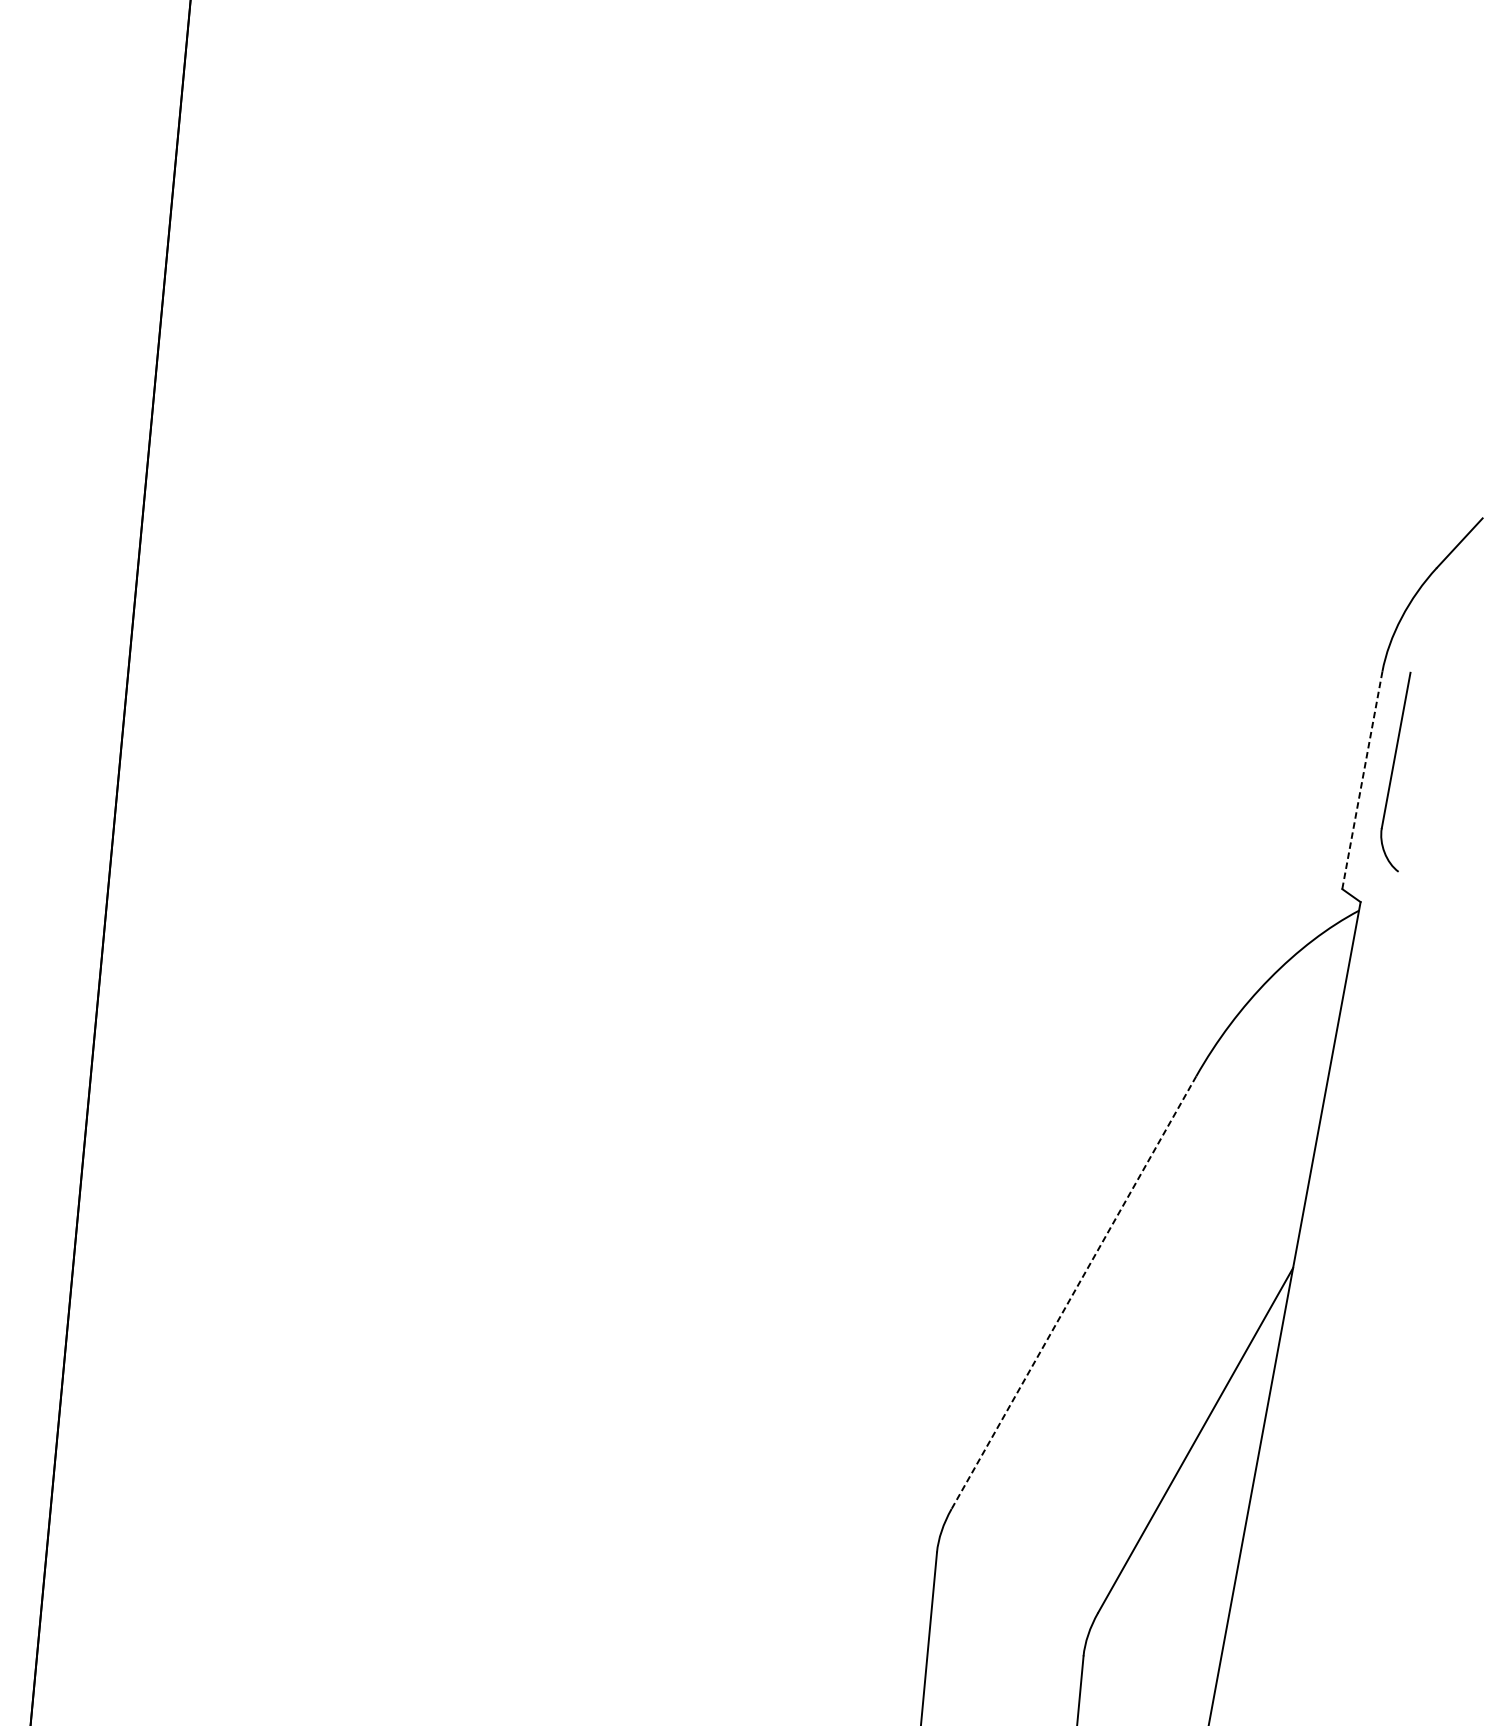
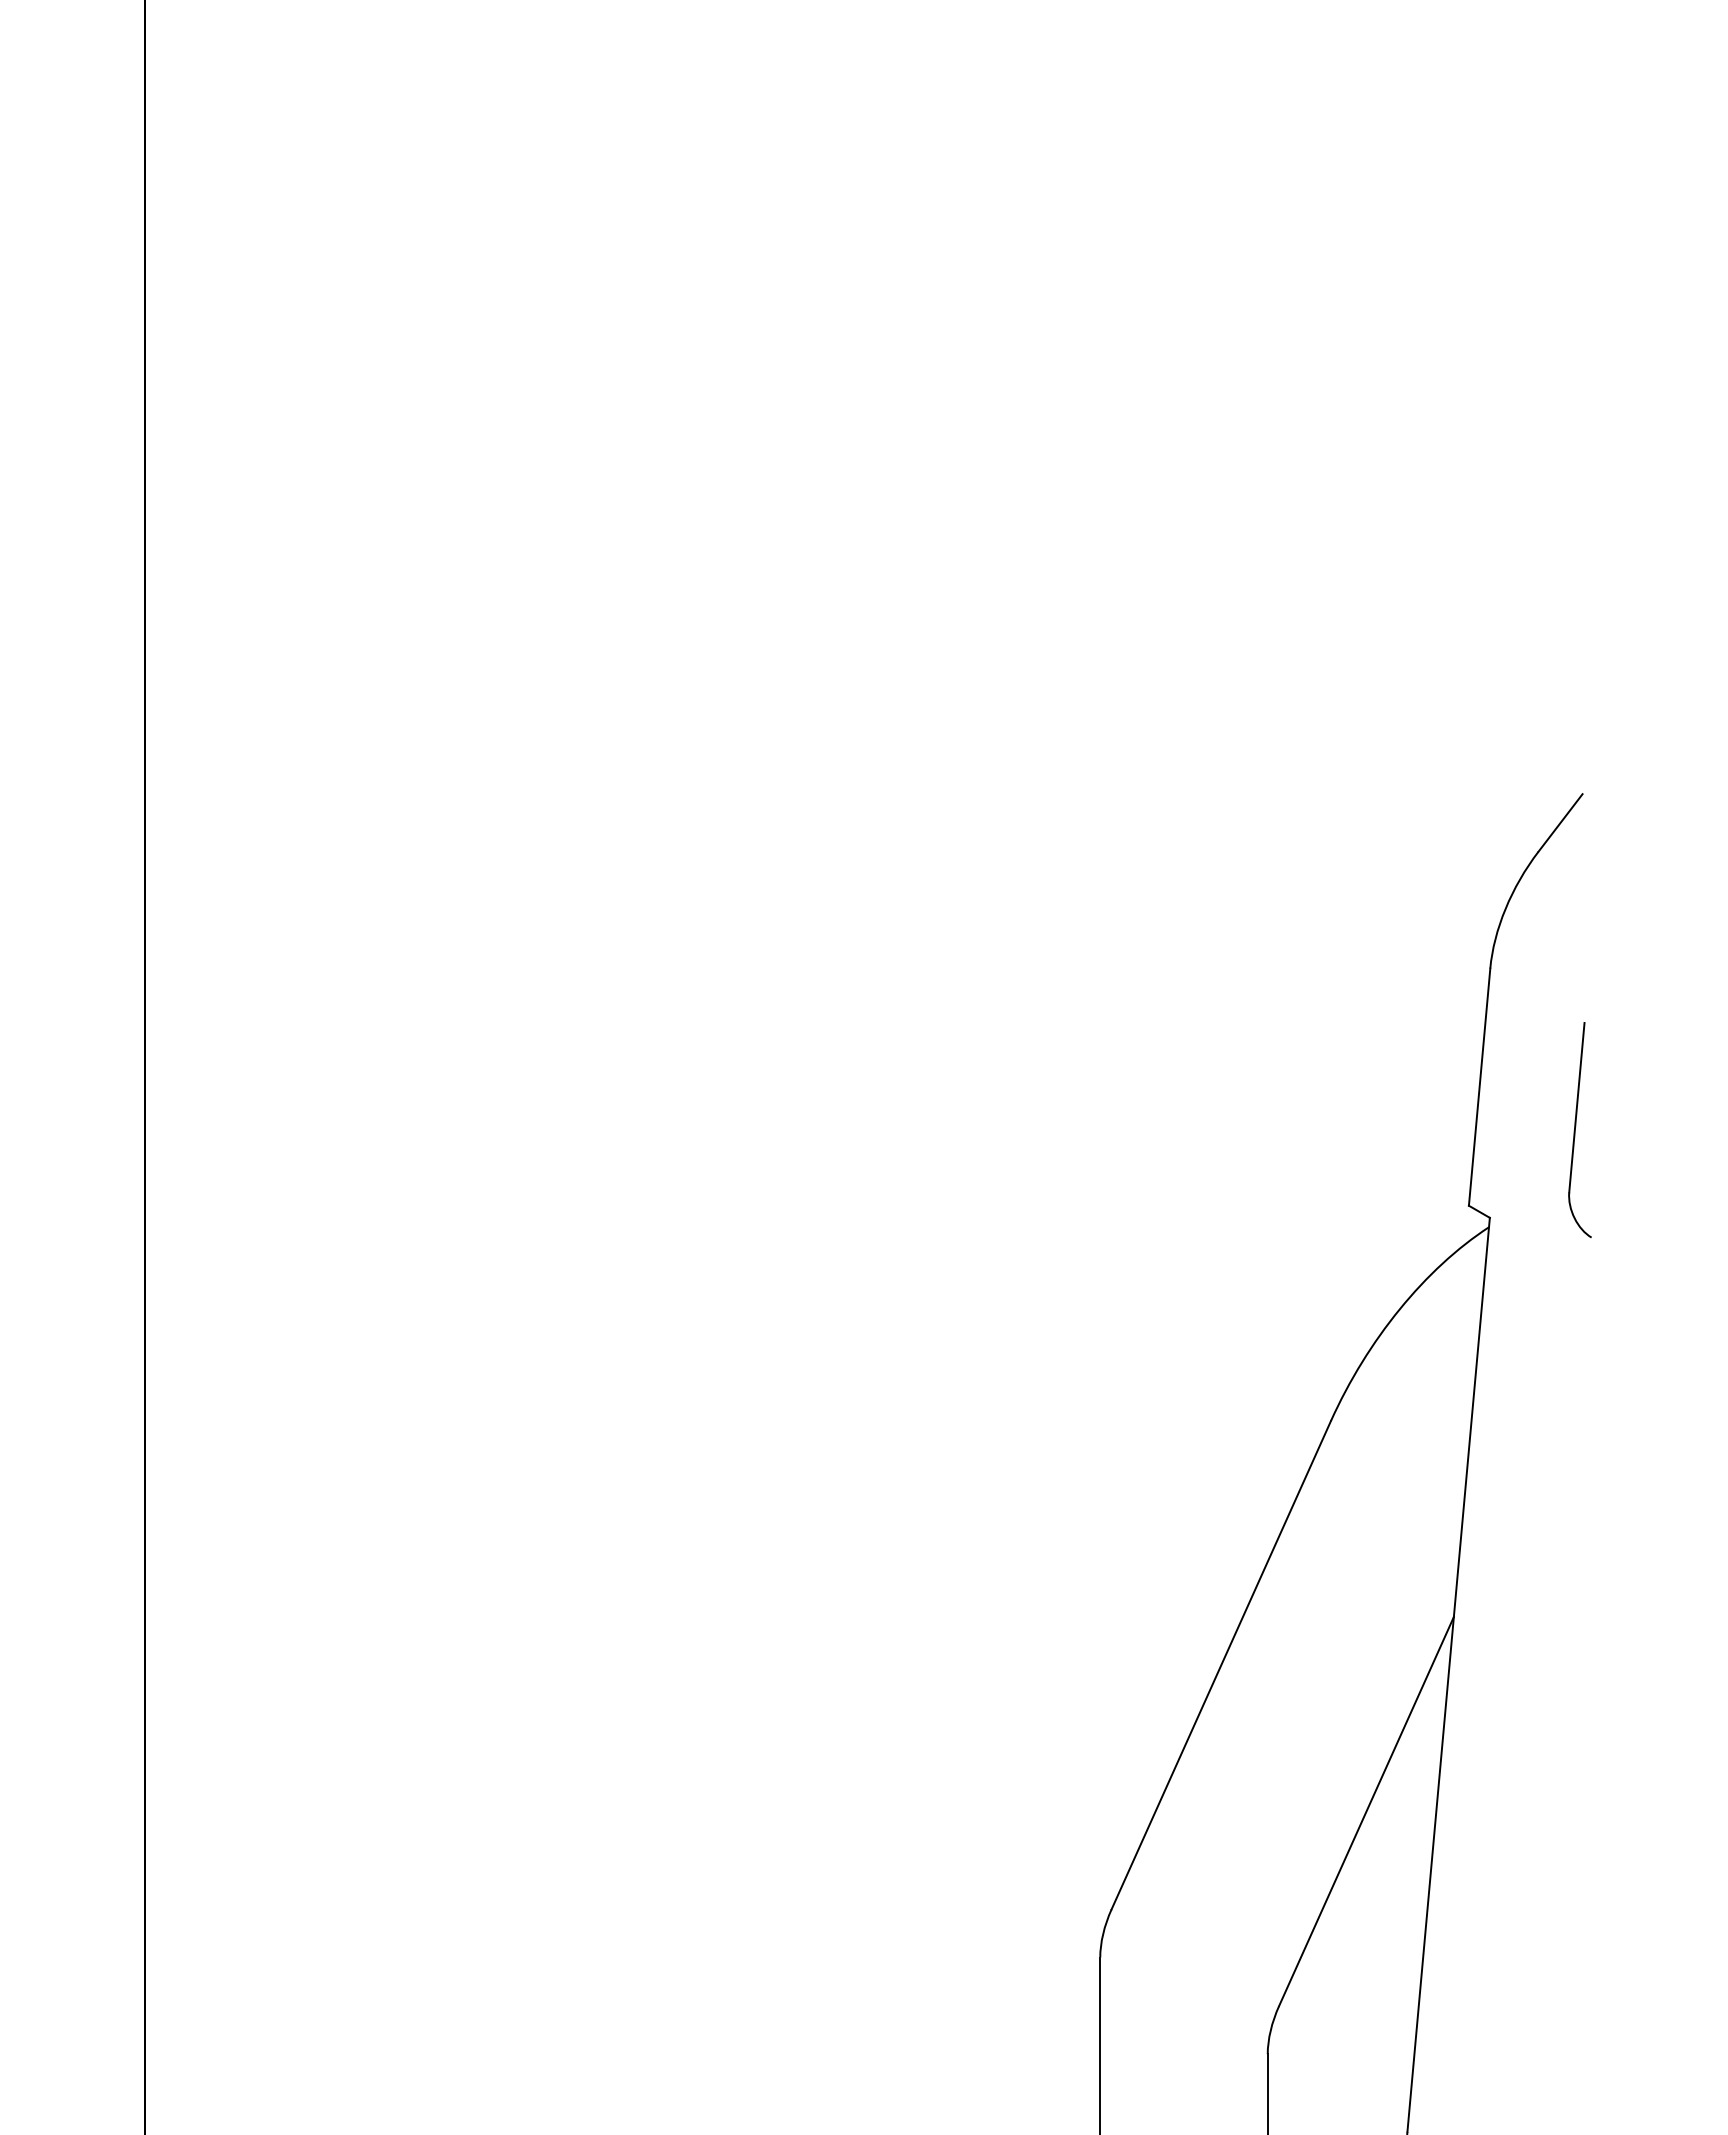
part: (1396, 770) -> (1579, 1129), moved
line: (1362, 780) -> (1479, 1087), dashed -> solid
line: (1074, 1292) -> (1221, 1665), dashed -> solid

